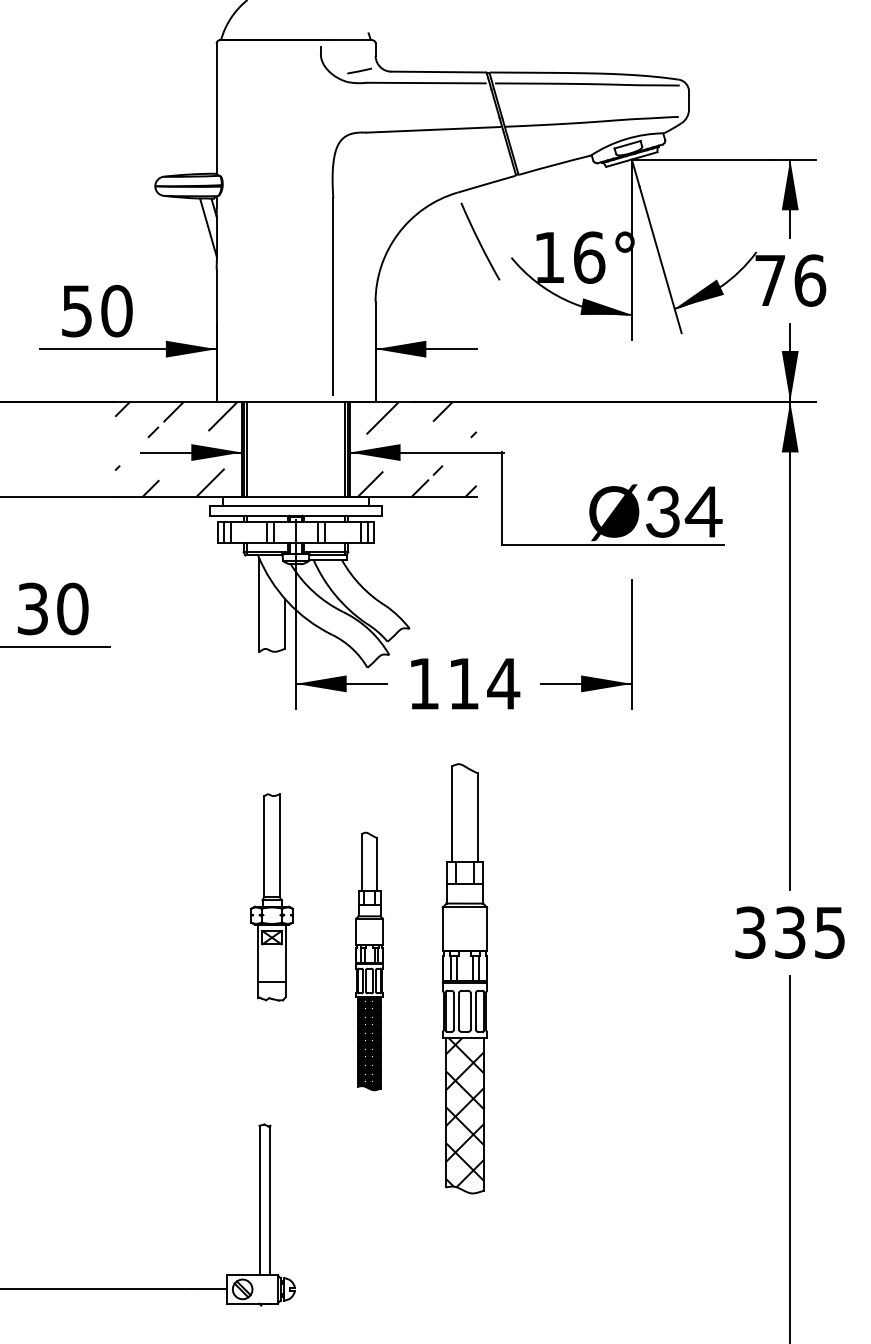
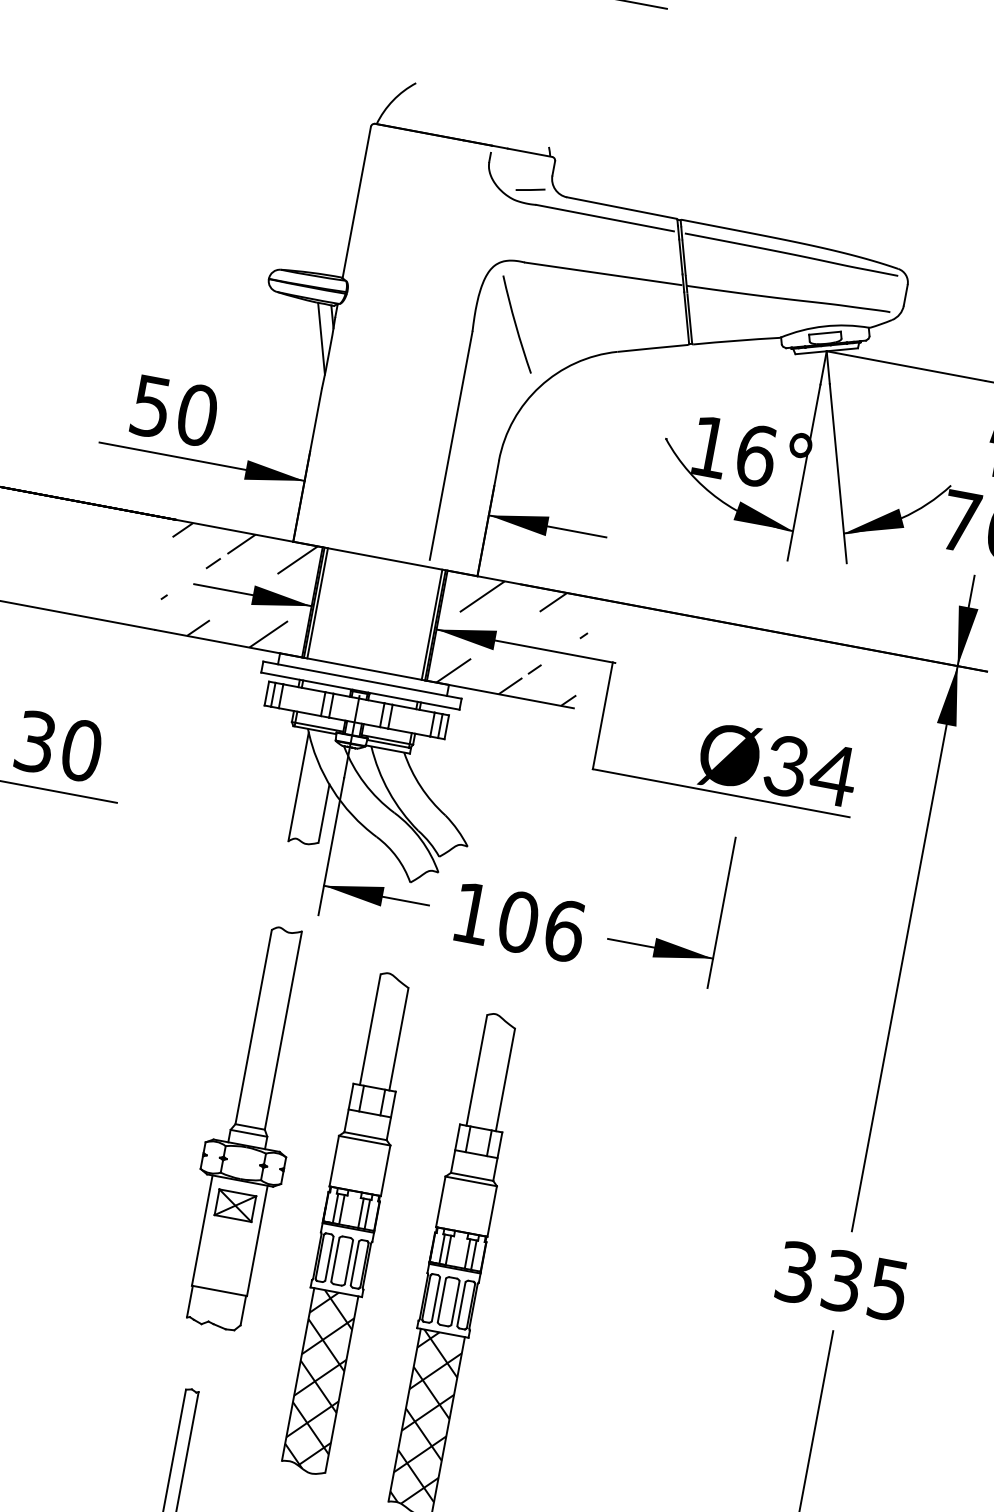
arc: (480, 241) -> (517, 324), moved
text: (484, 683) -> (542, 926), 114 -> 106
part: (271, 897) -> (249, 1127), size x1.67
part: (369, 961) -> (349, 1223), size x1.67

